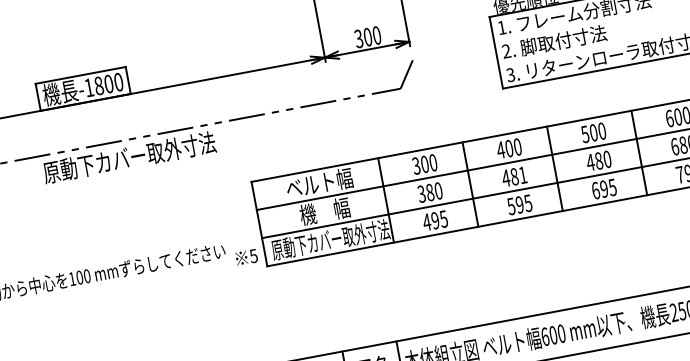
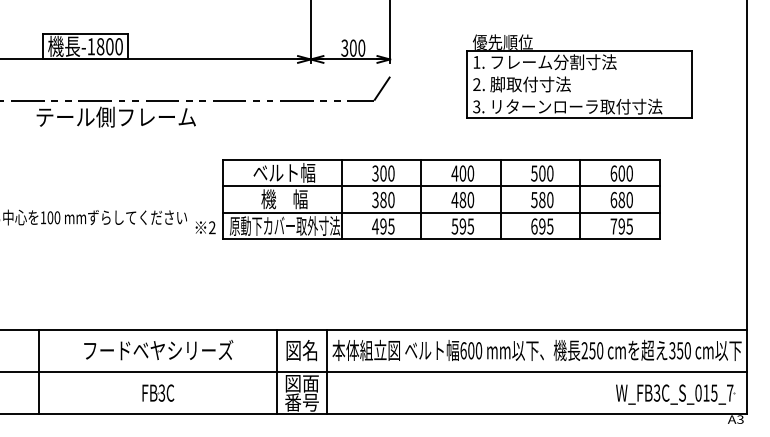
text: (128, 157) -> (115, 116), 原動下カバー取外寸法 -> テール側フレーム
text: (589, 163) -> (533, 200), 480 -> 580
text: (522, 174) -> (470, 199), 481 -> 480
text: (252, 255) -> (211, 227), 5 -> 2

